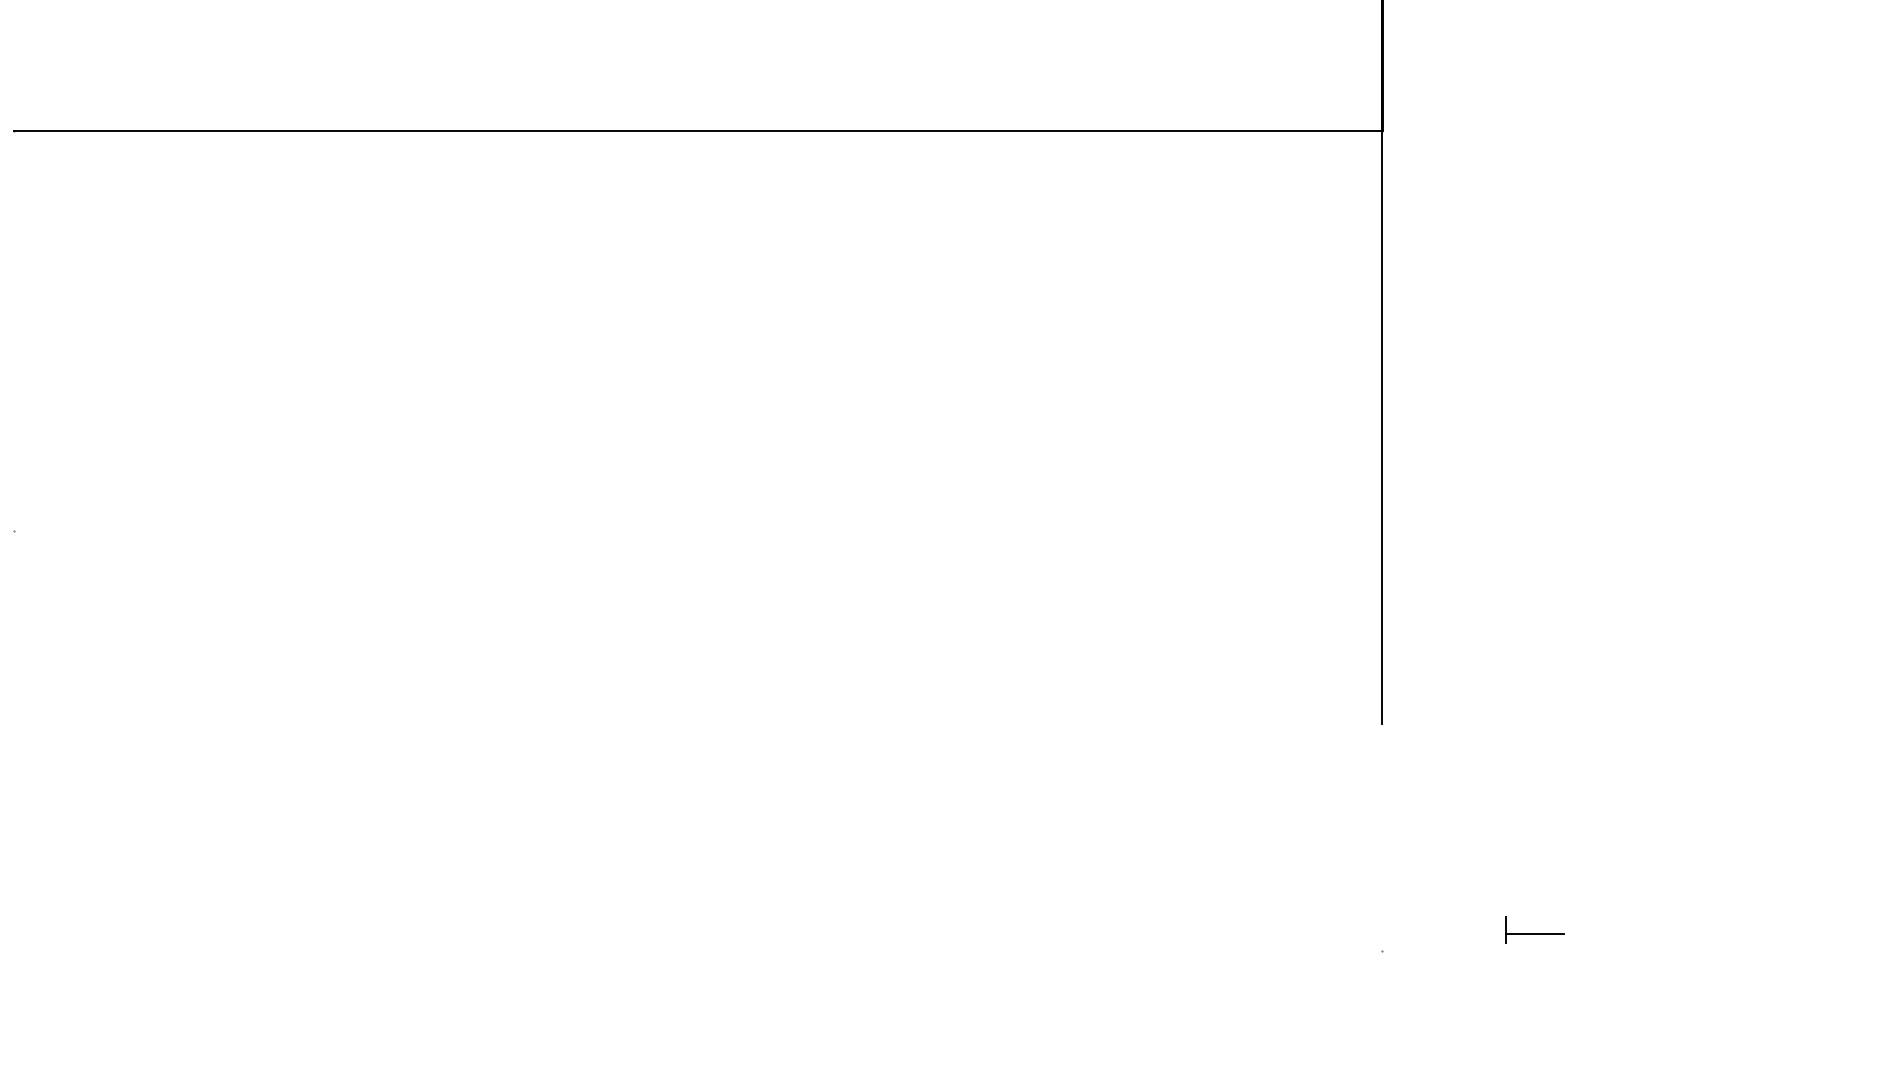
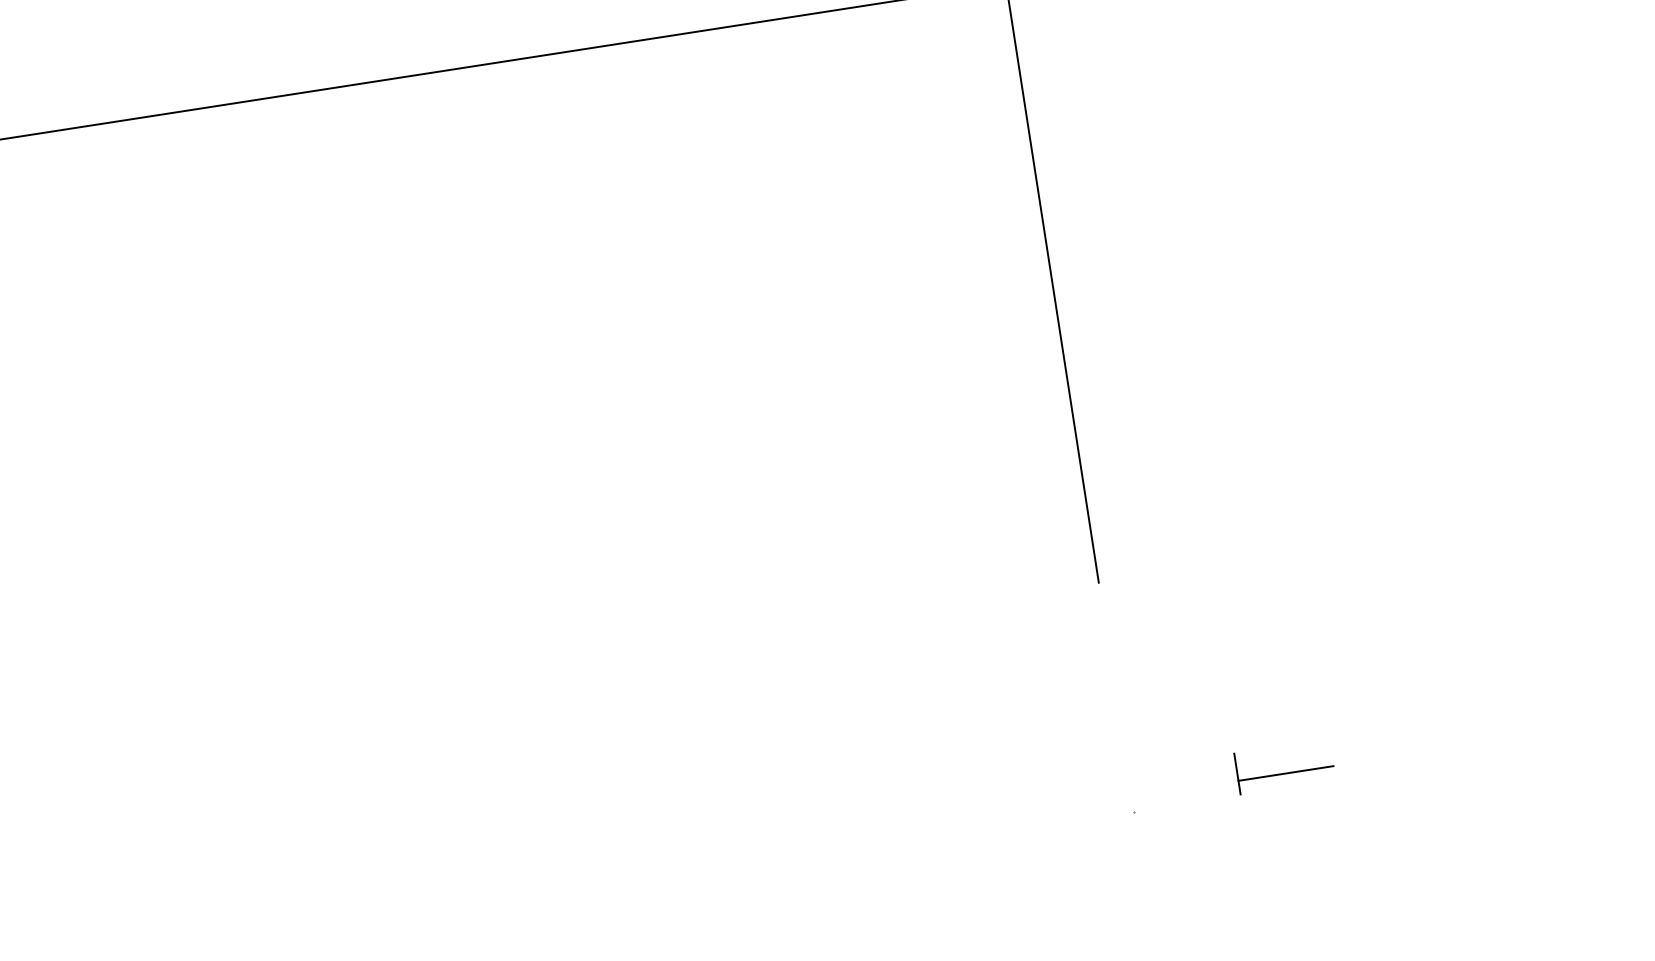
part: (1534, 929) -> (1284, 766), size x1.6

